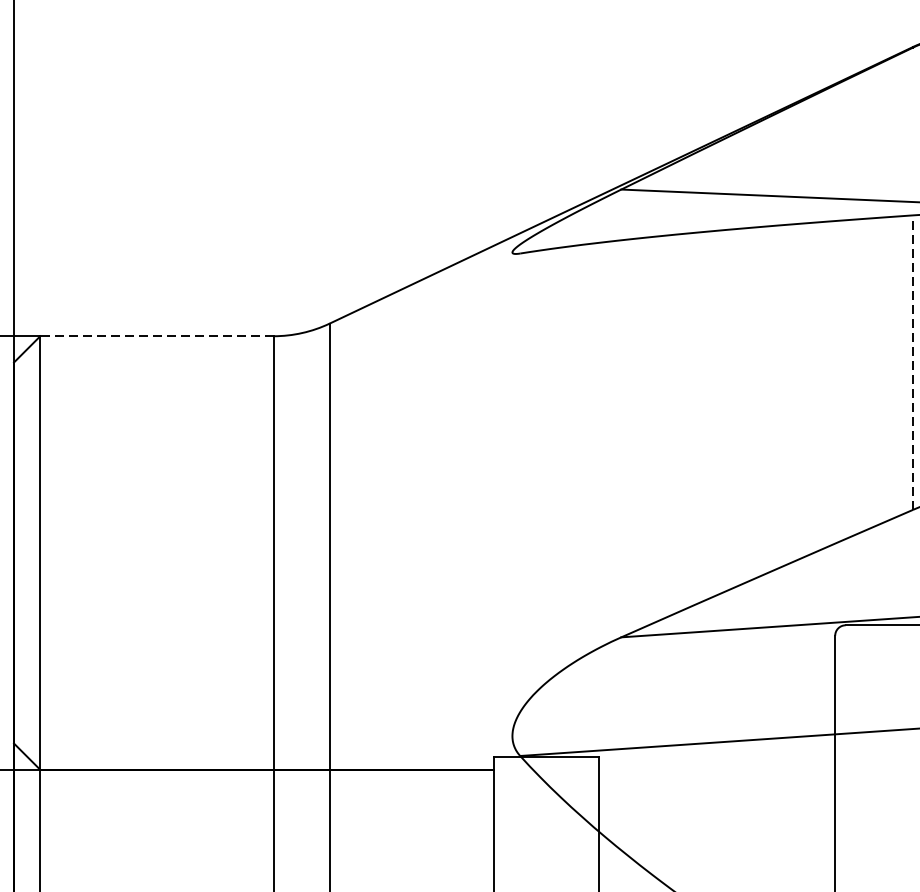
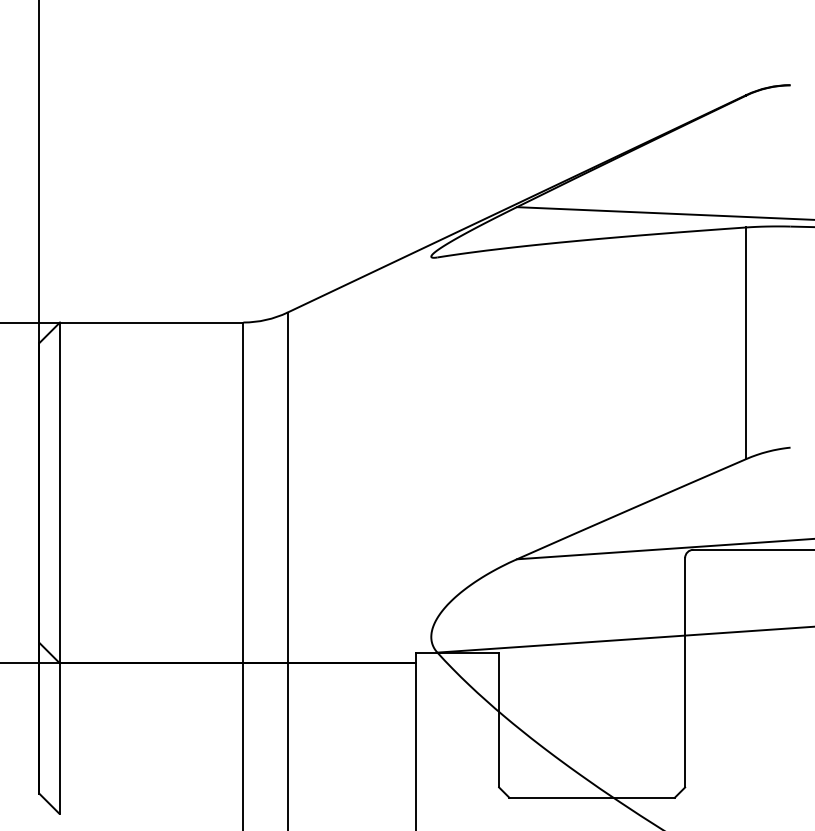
line: (156, 336) -> (151, 322), dashed -> solid
line: (913, 362) -> (746, 343), dashed -> solid

